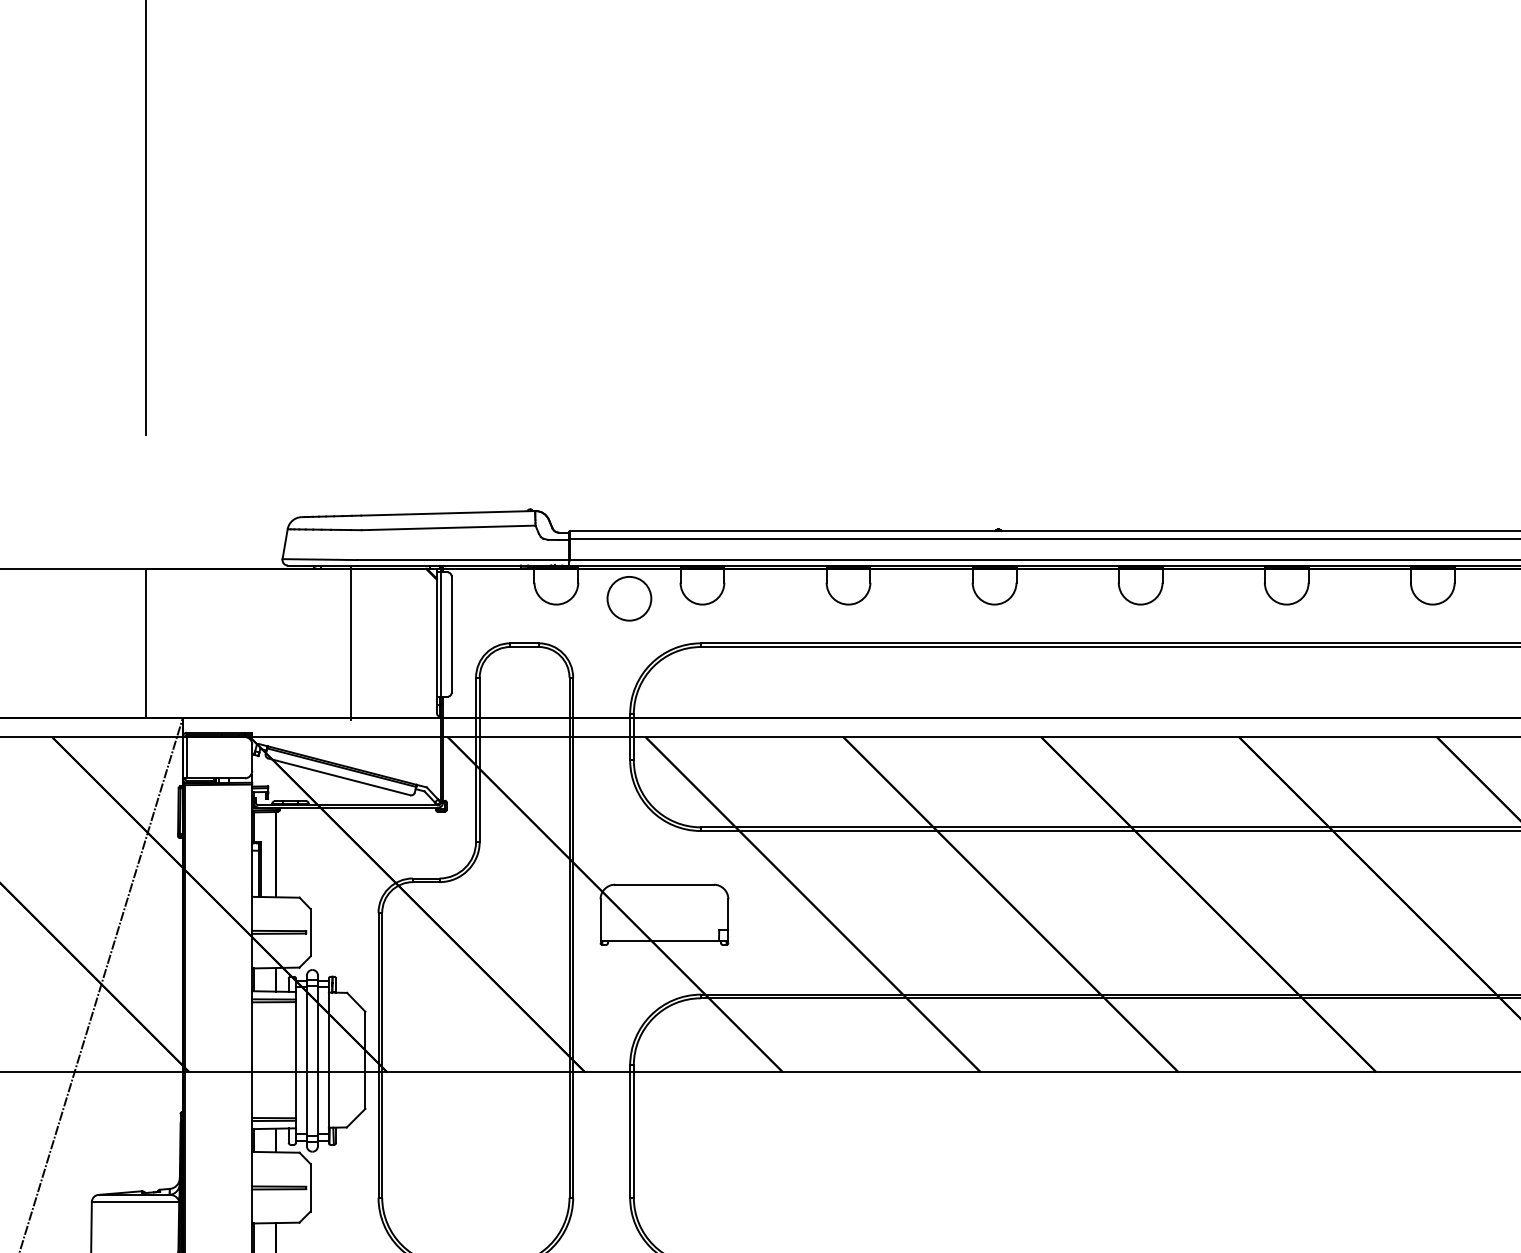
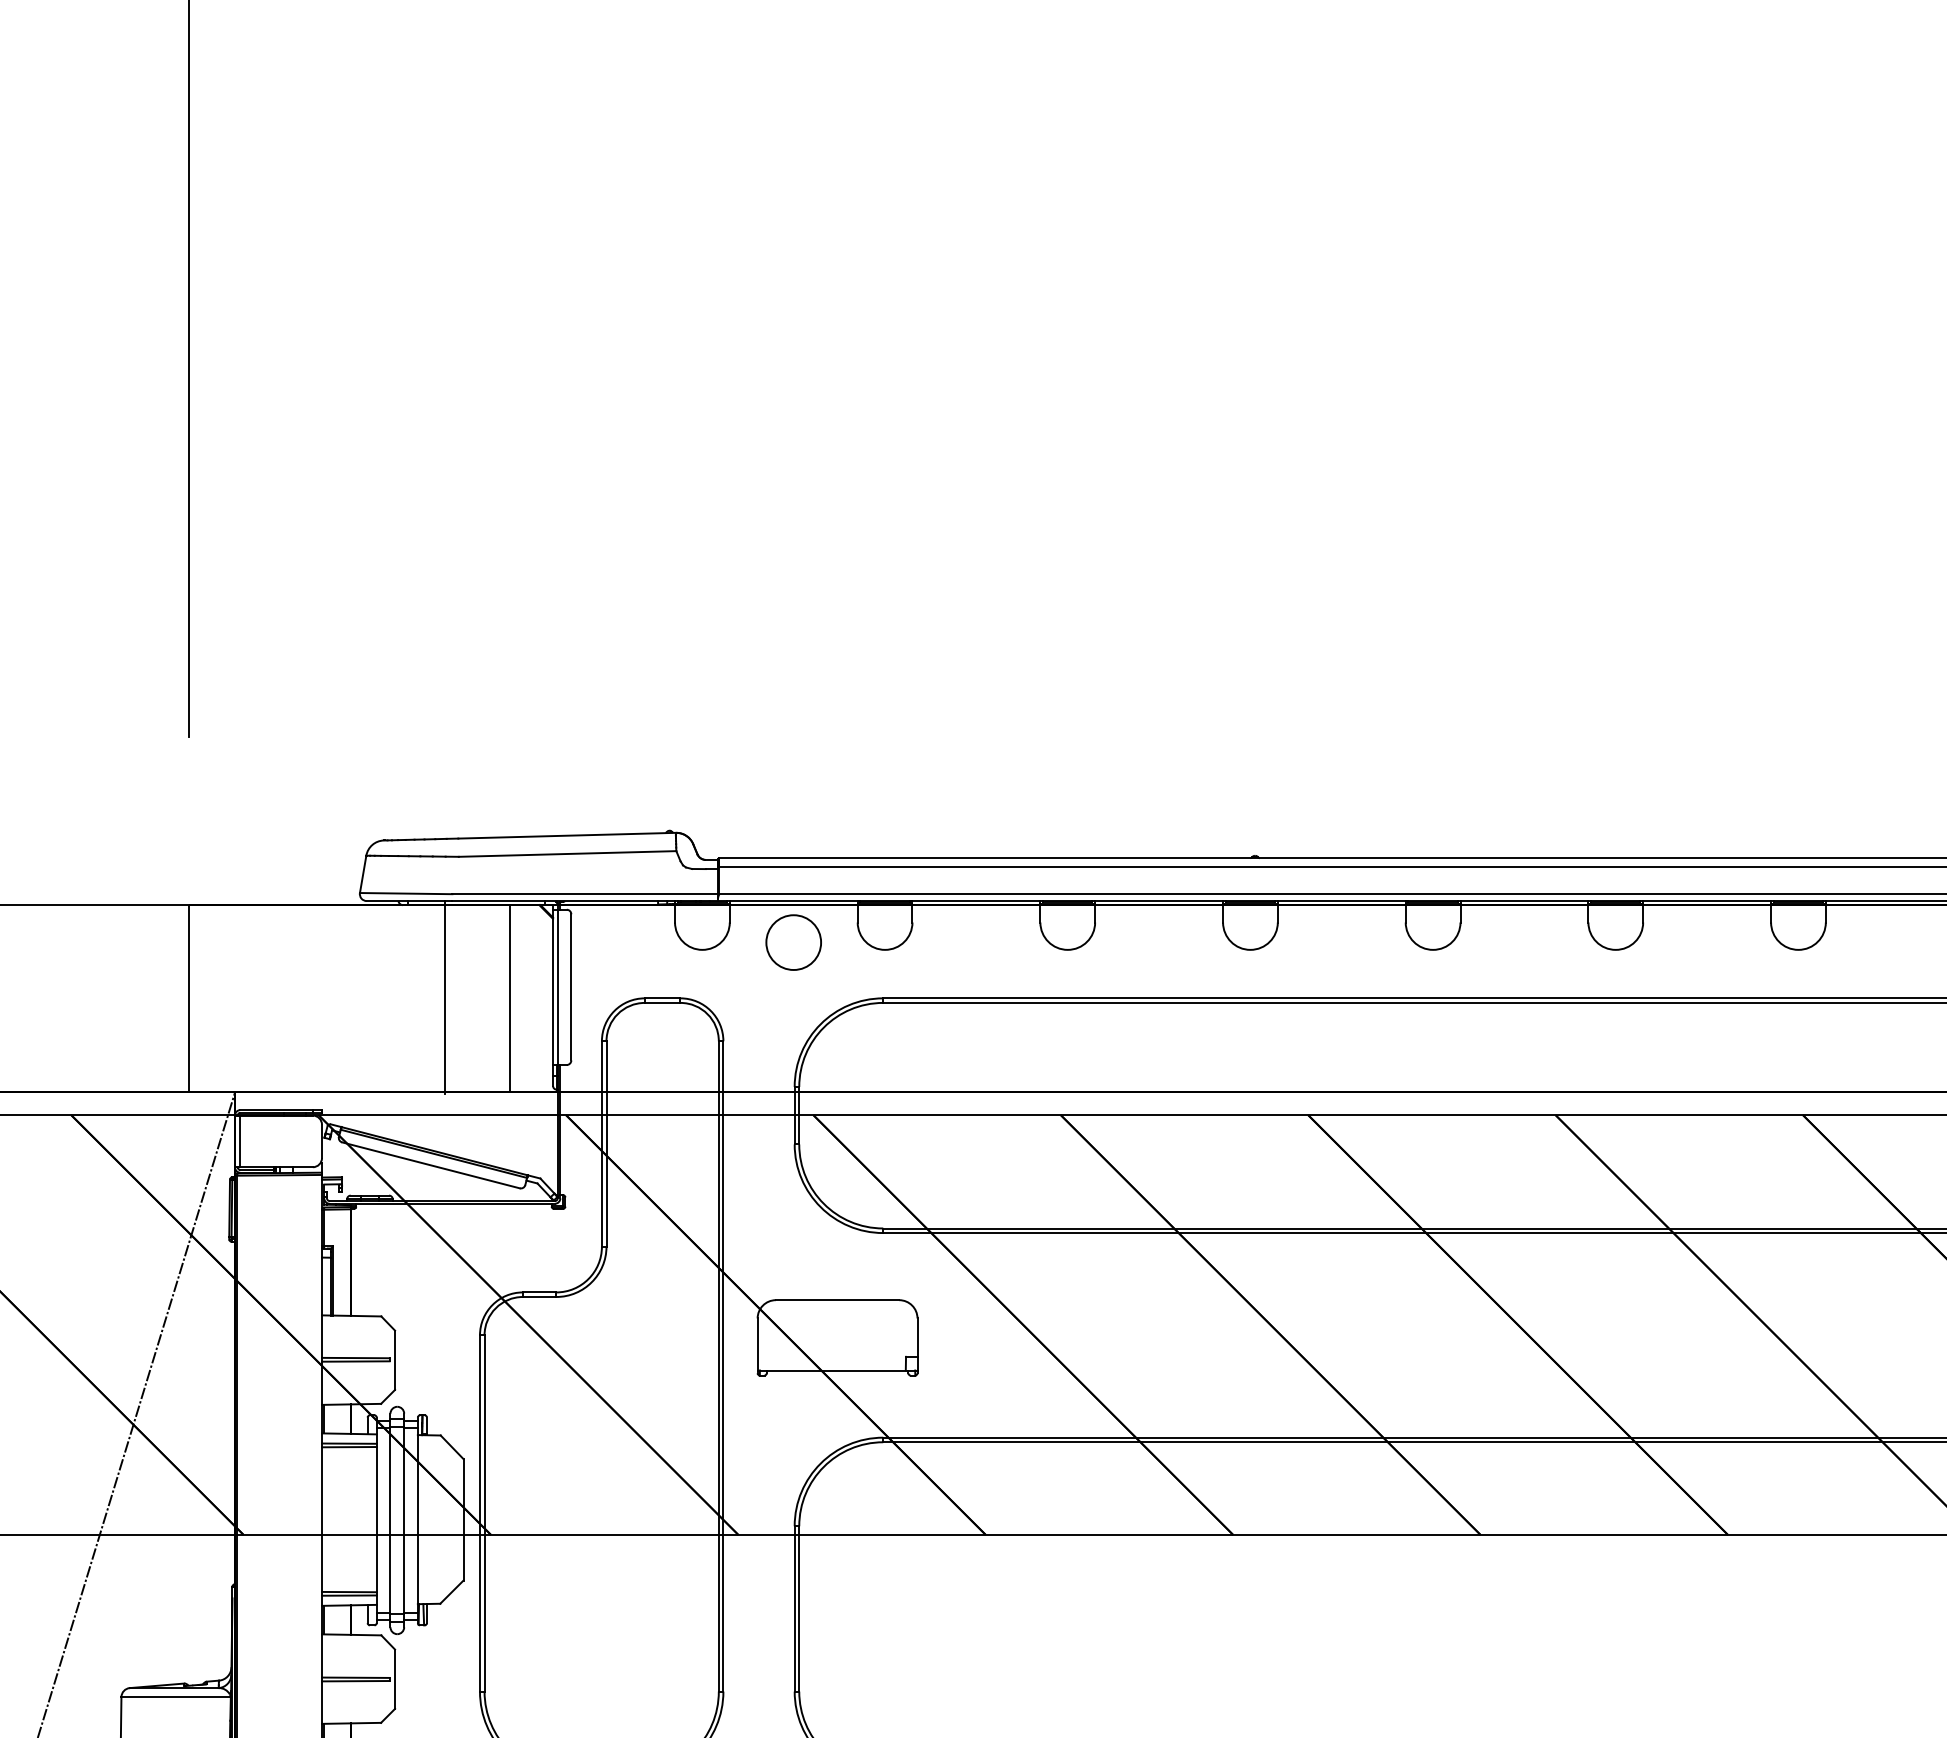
line: (402, 643) -> (510, 998), added

